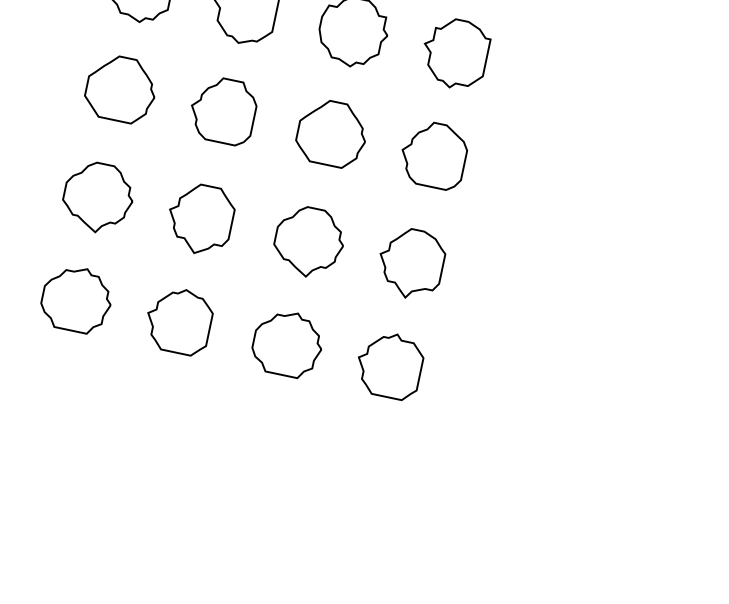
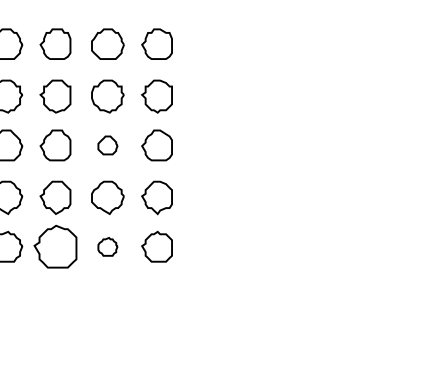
part: (331, 133) -> (107, 145), size x0.6
part: (179, 320) -> (55, 246), size x1.4
part: (286, 342) -> (107, 246), size x0.6

